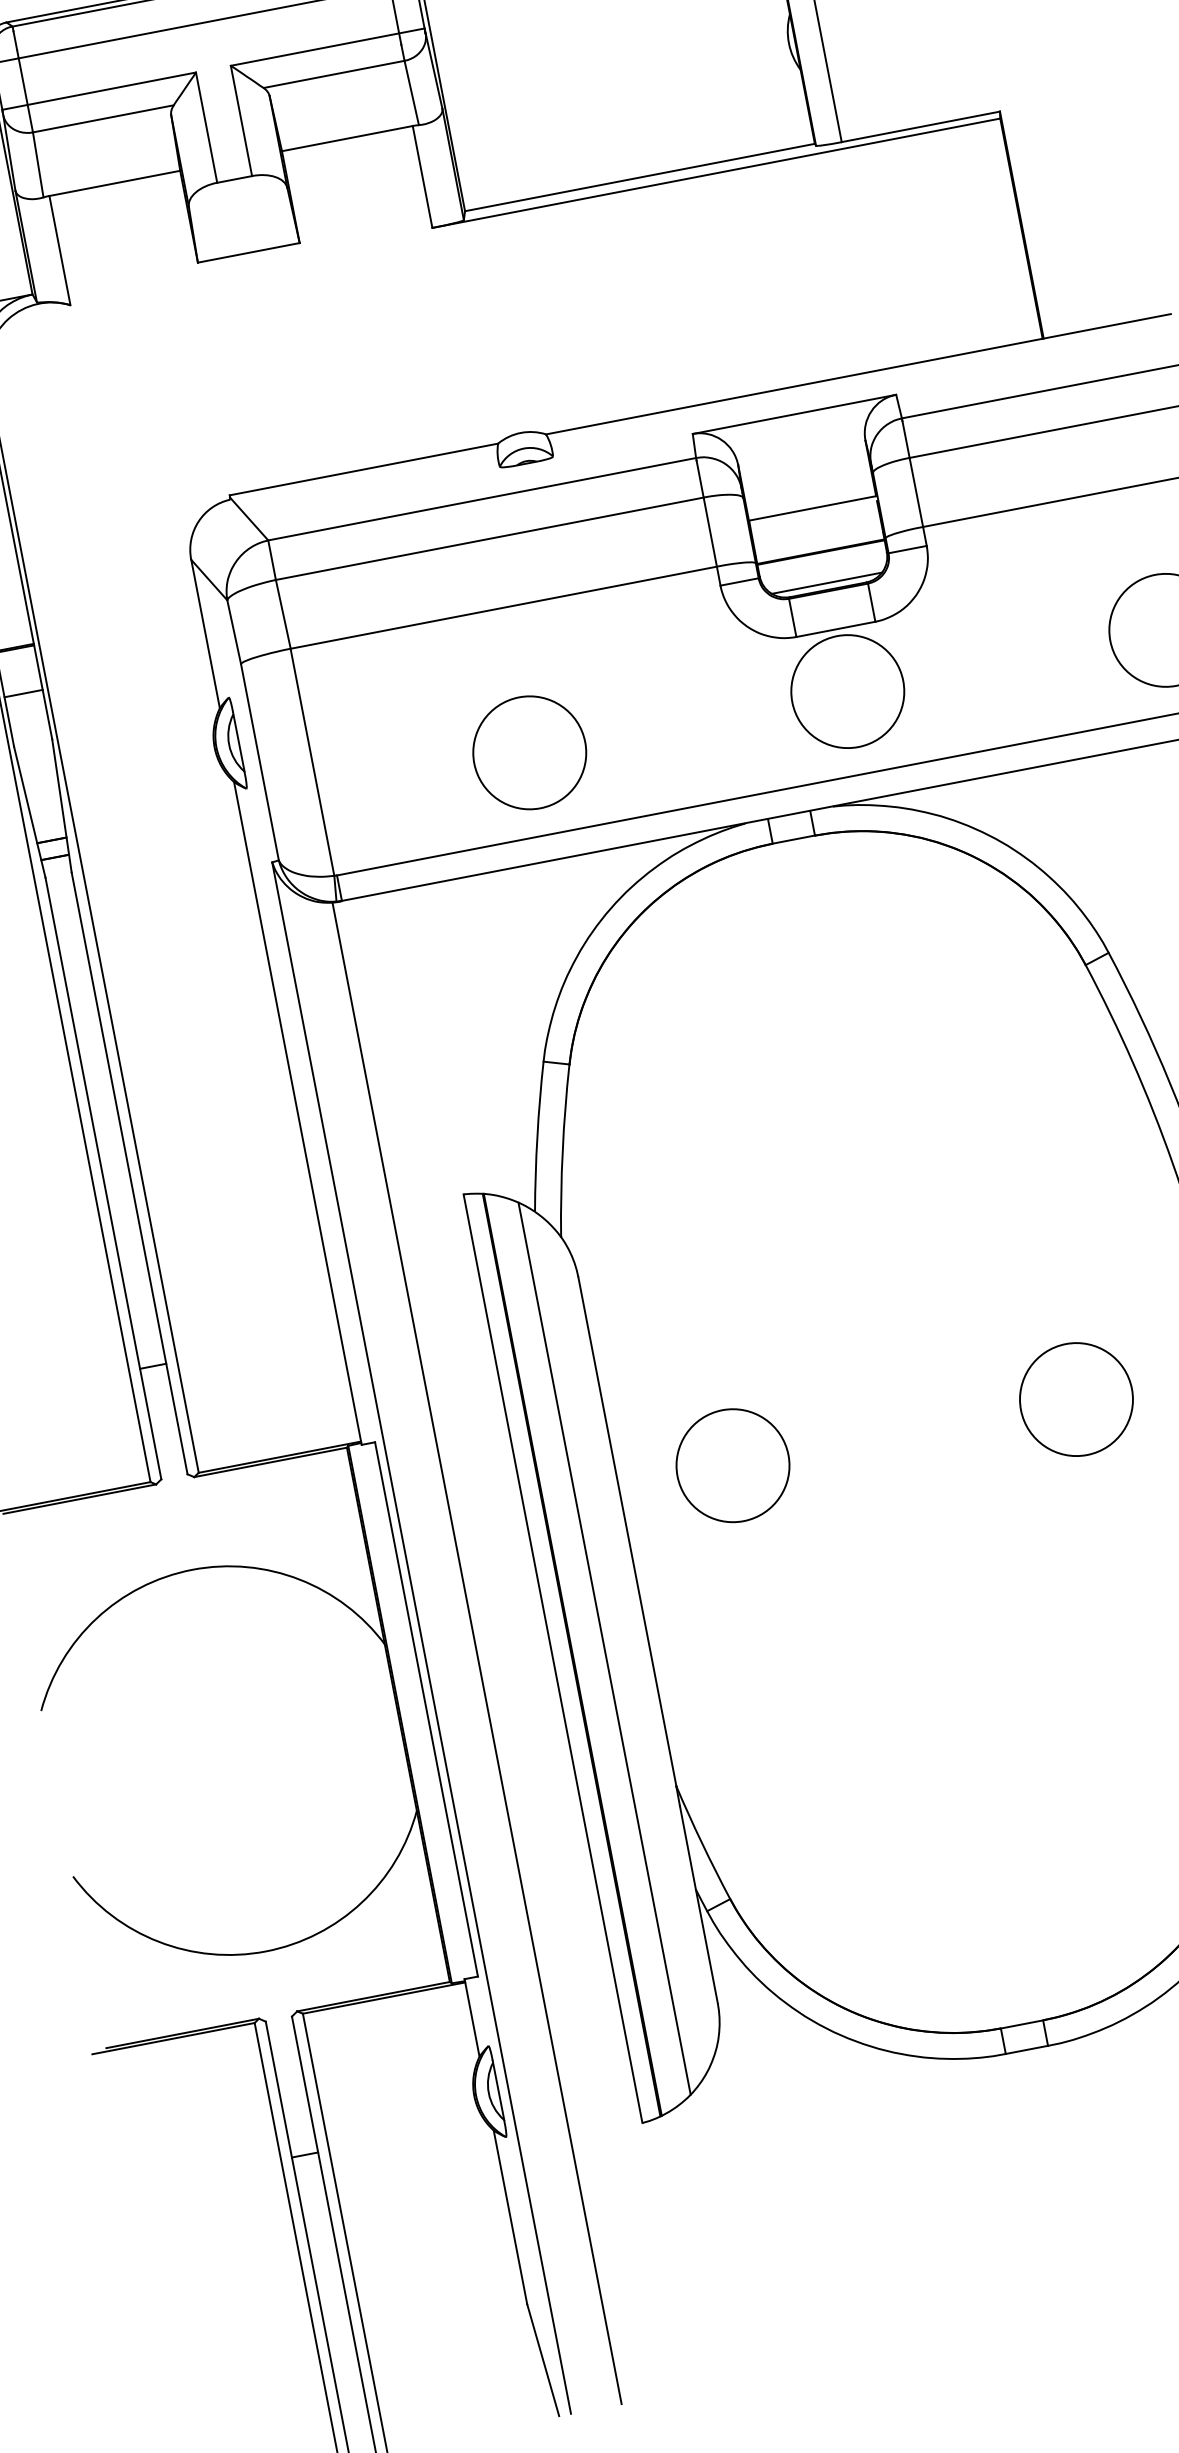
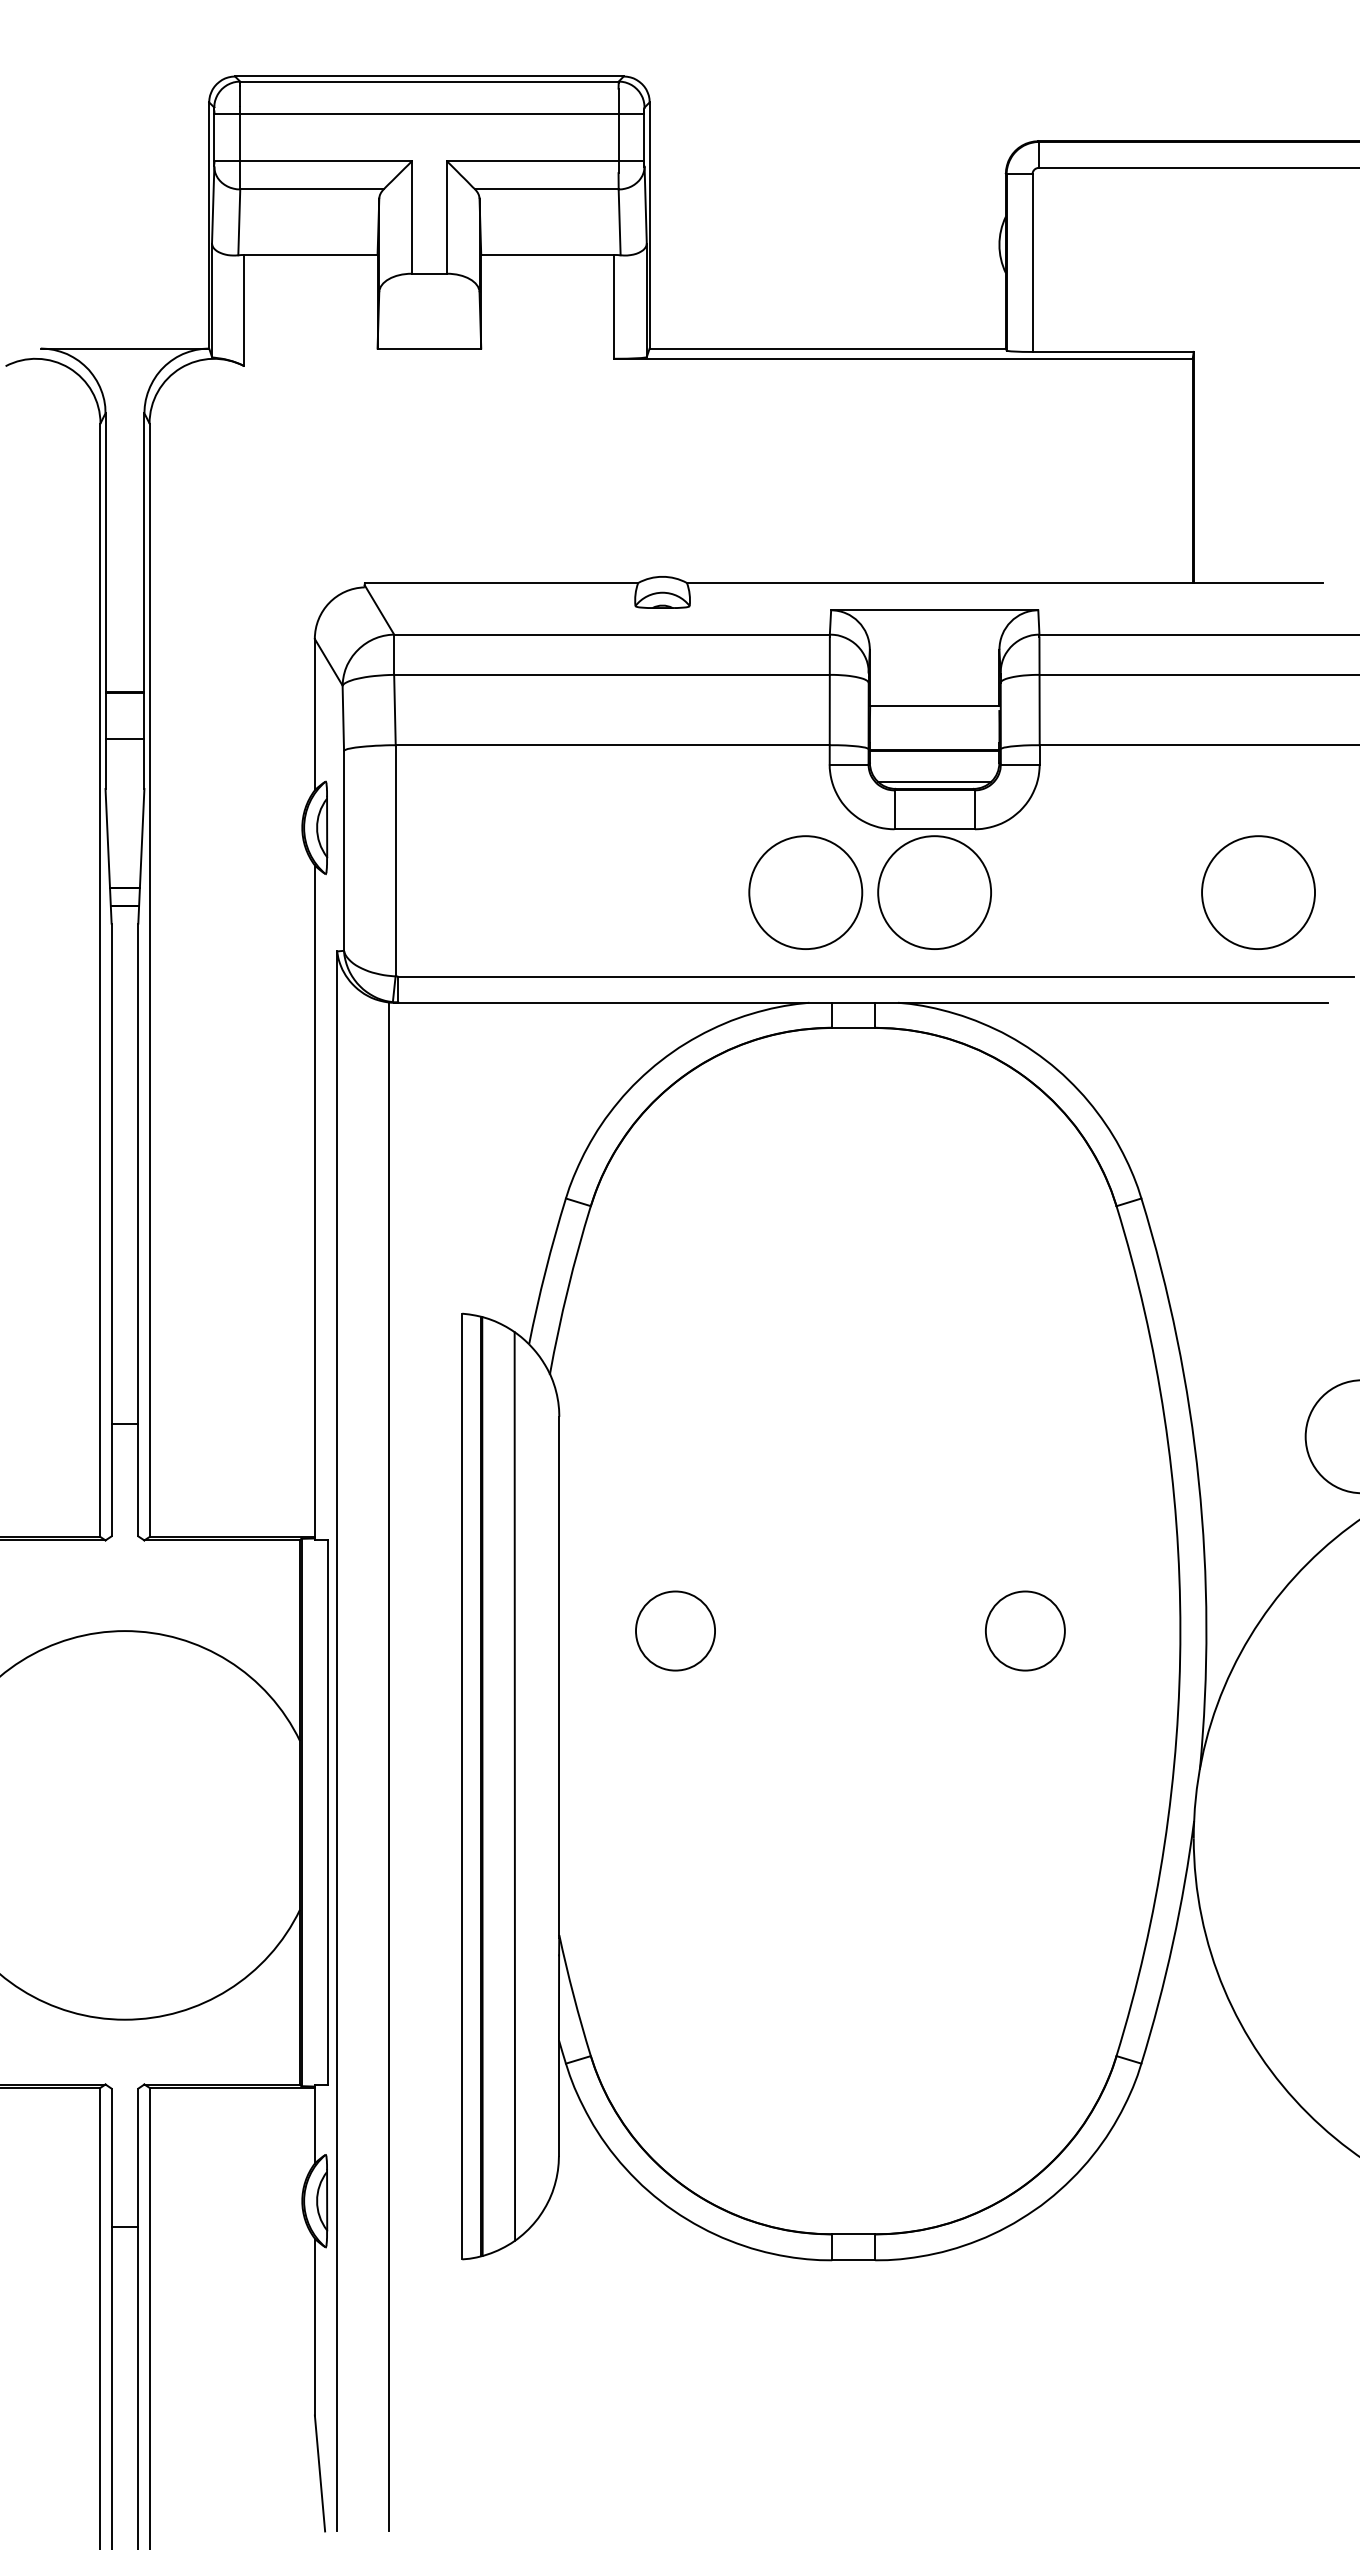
circle: (529, 752) -> (805, 892), moved
circle: (1076, 1398) -> (1025, 1630), size x0.7
circle: (732, 1465) -> (675, 1630), size x0.7

